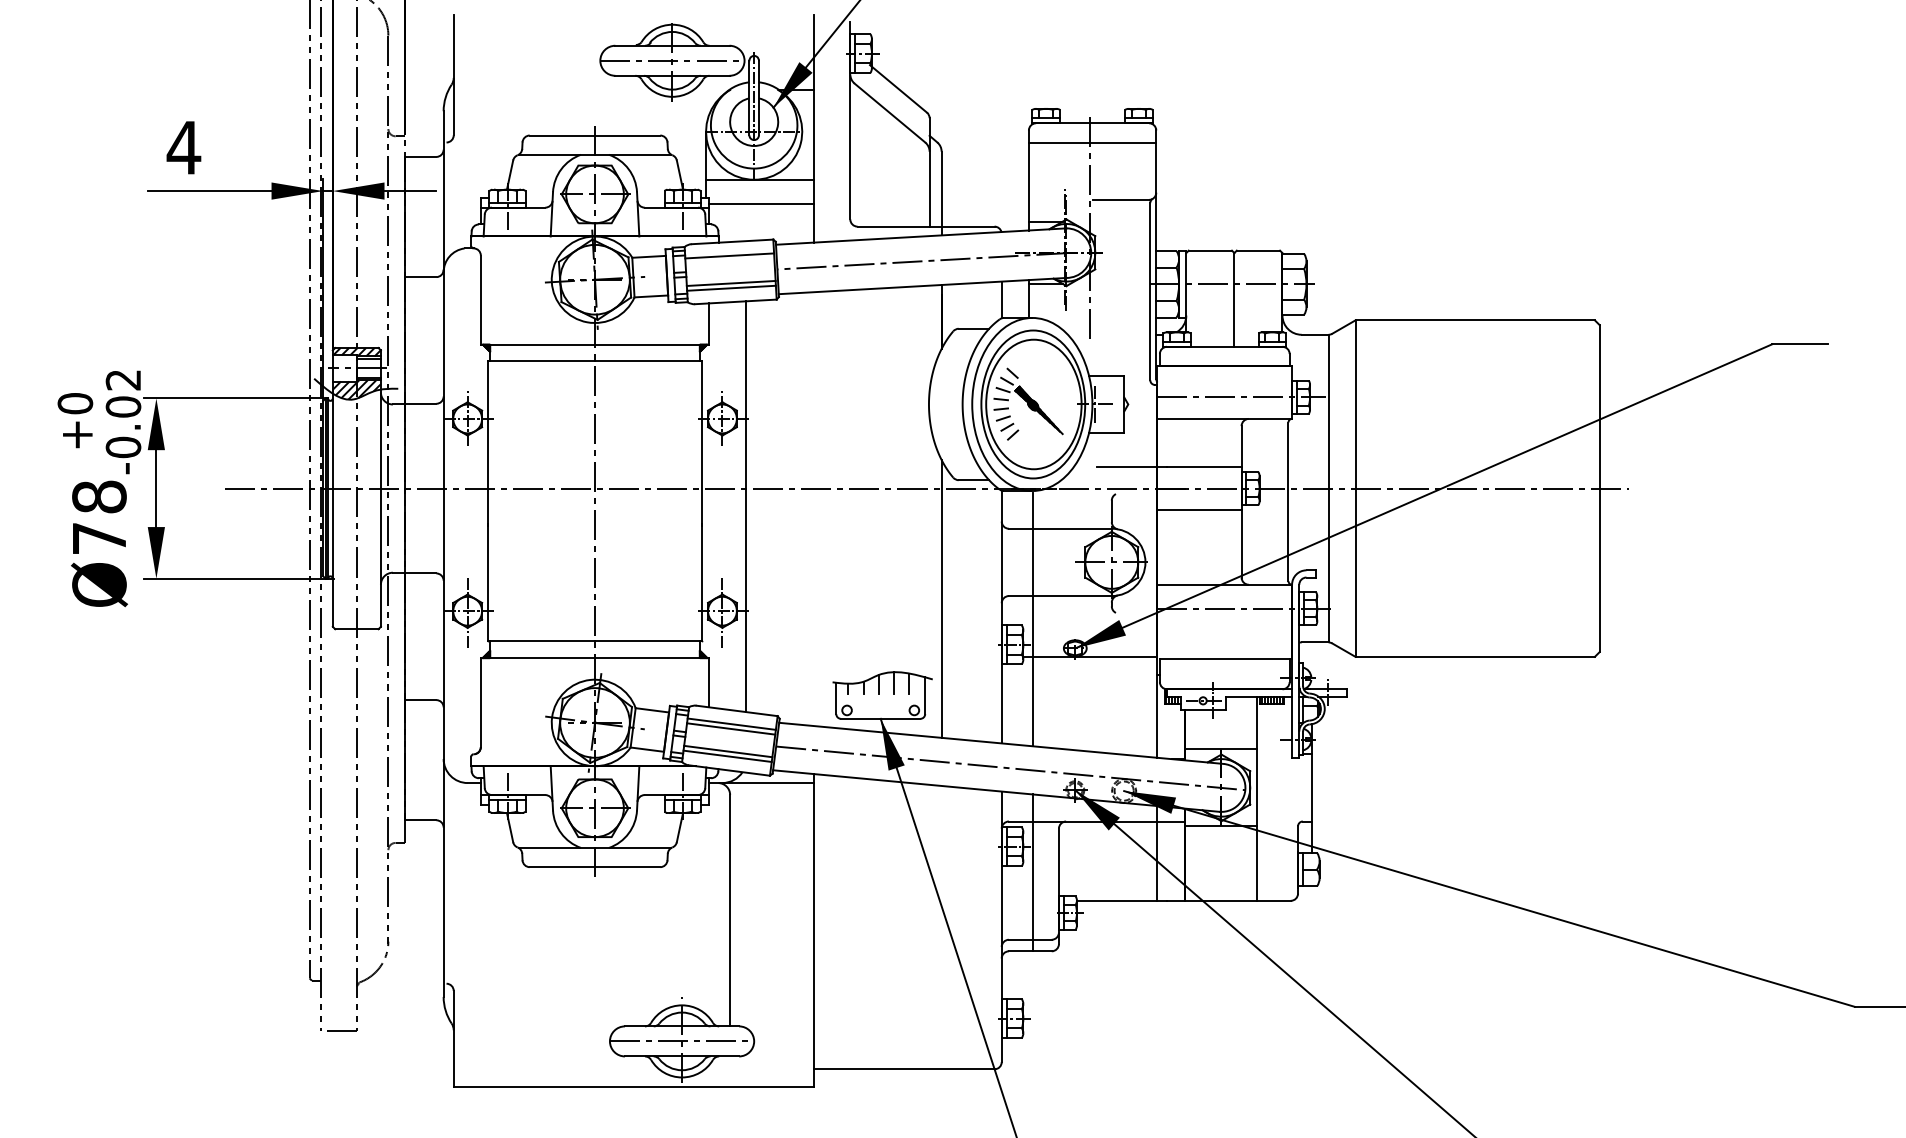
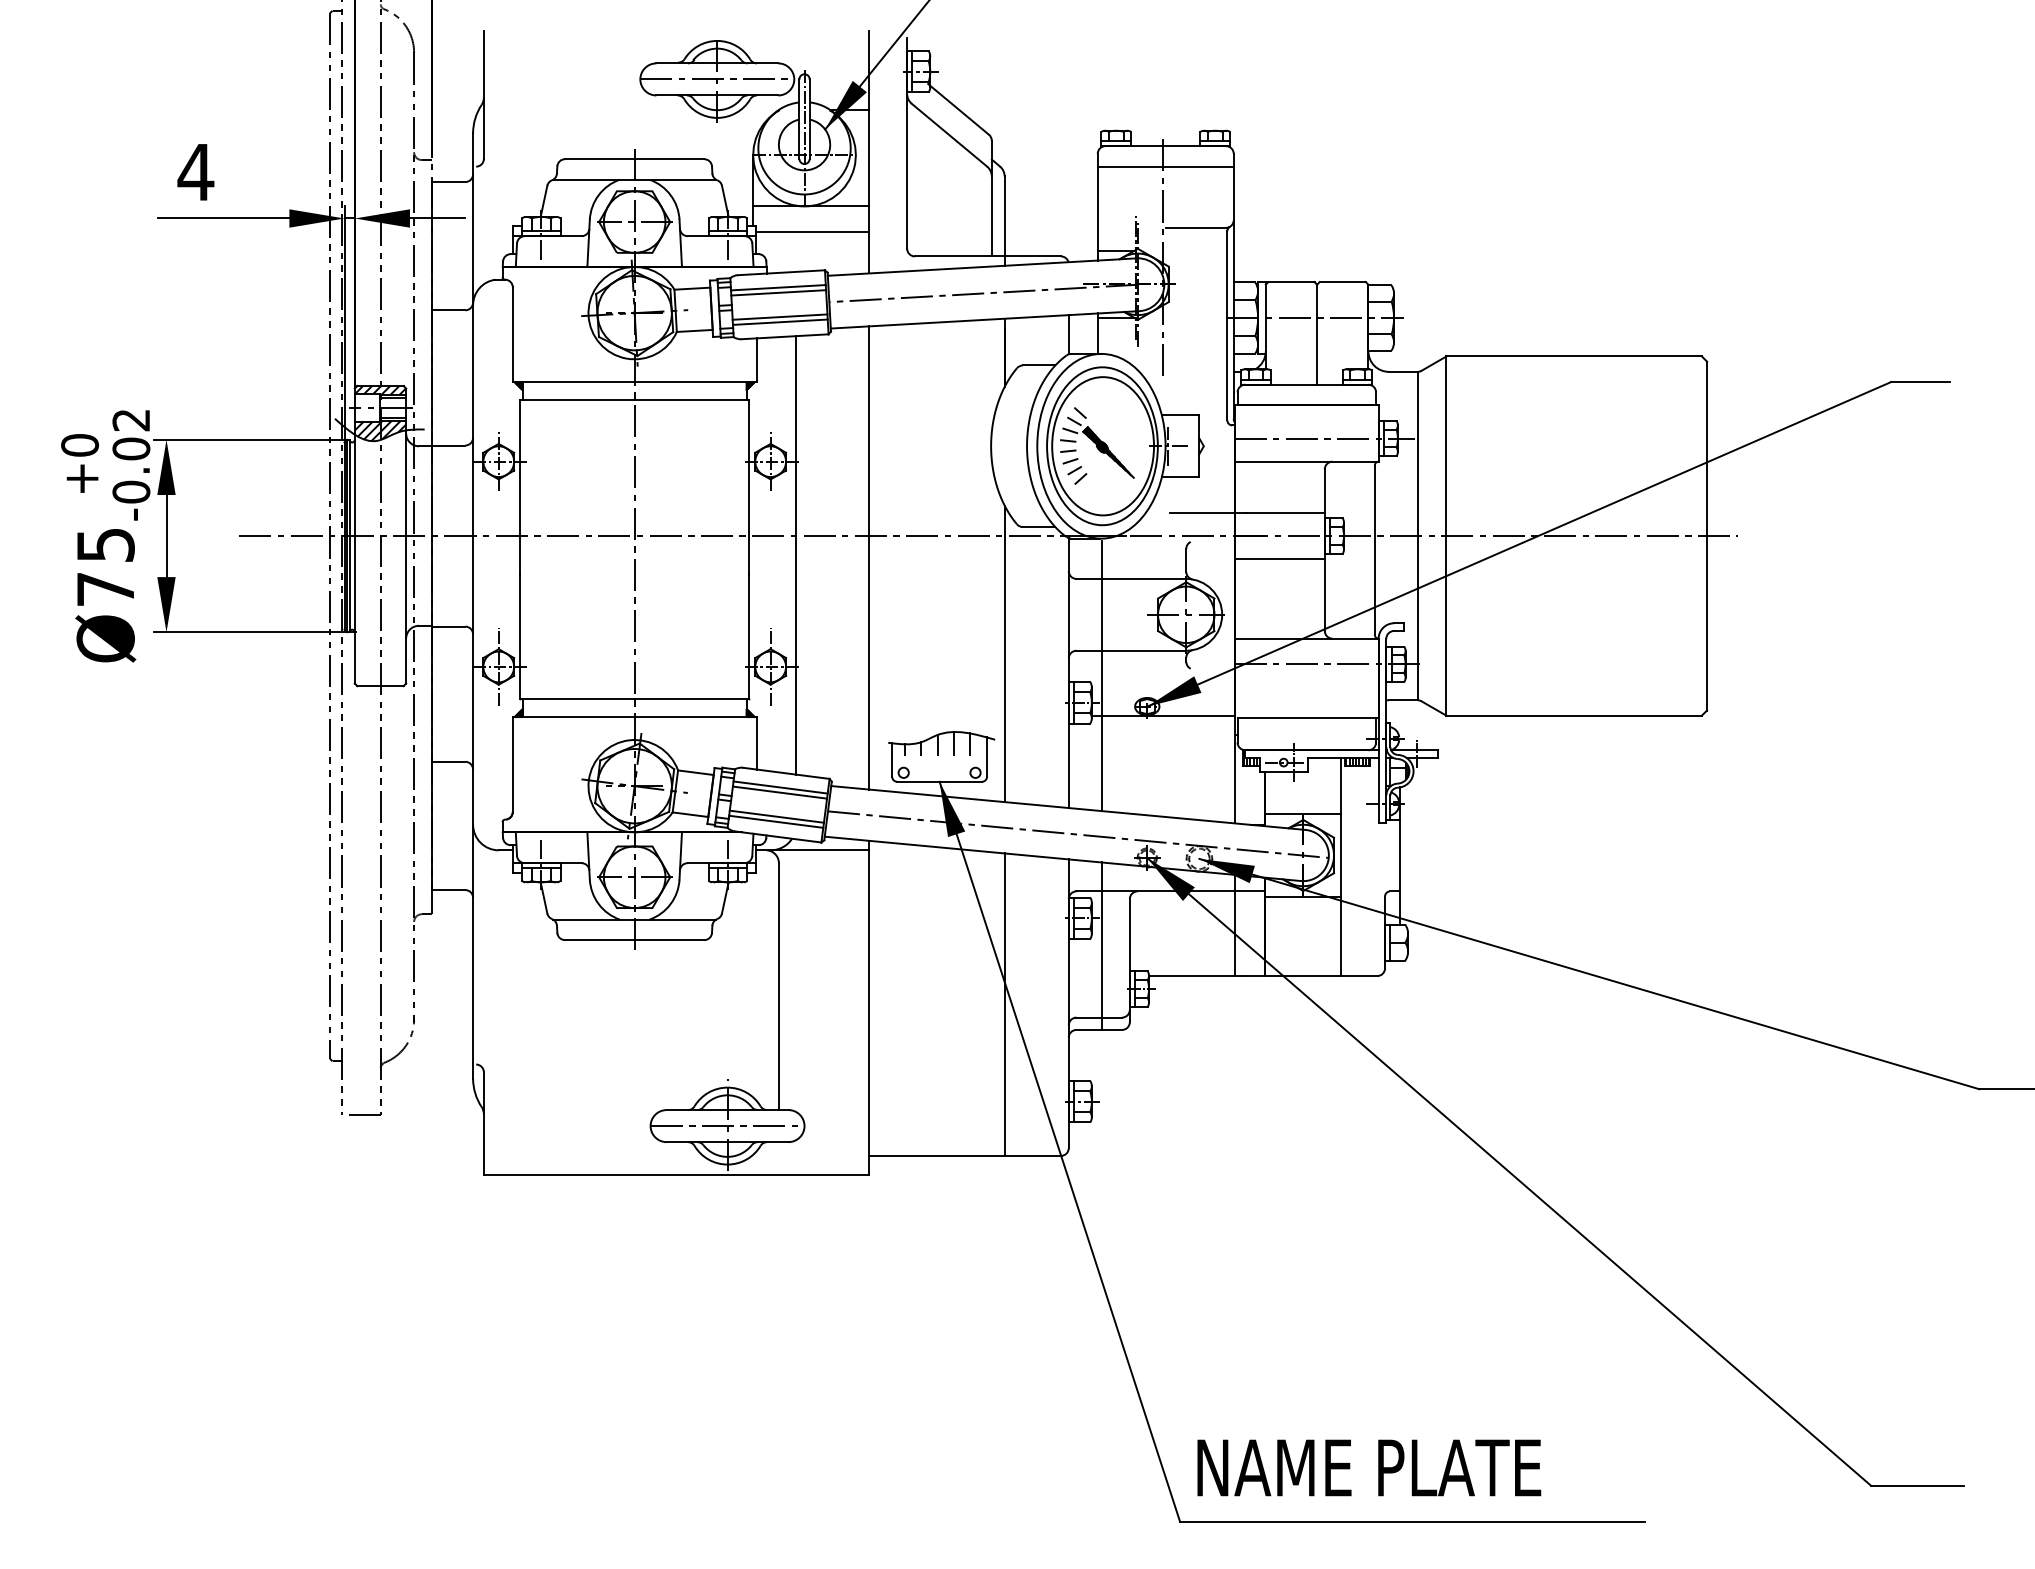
line: (729, 260) -> (778, 292), added
text: (99, 496) -> (105, 544), Ø78 -> Ø75
line: (814, 508) -> (868, 557), added
line: (941, 927) -> (1004, 1004), added

